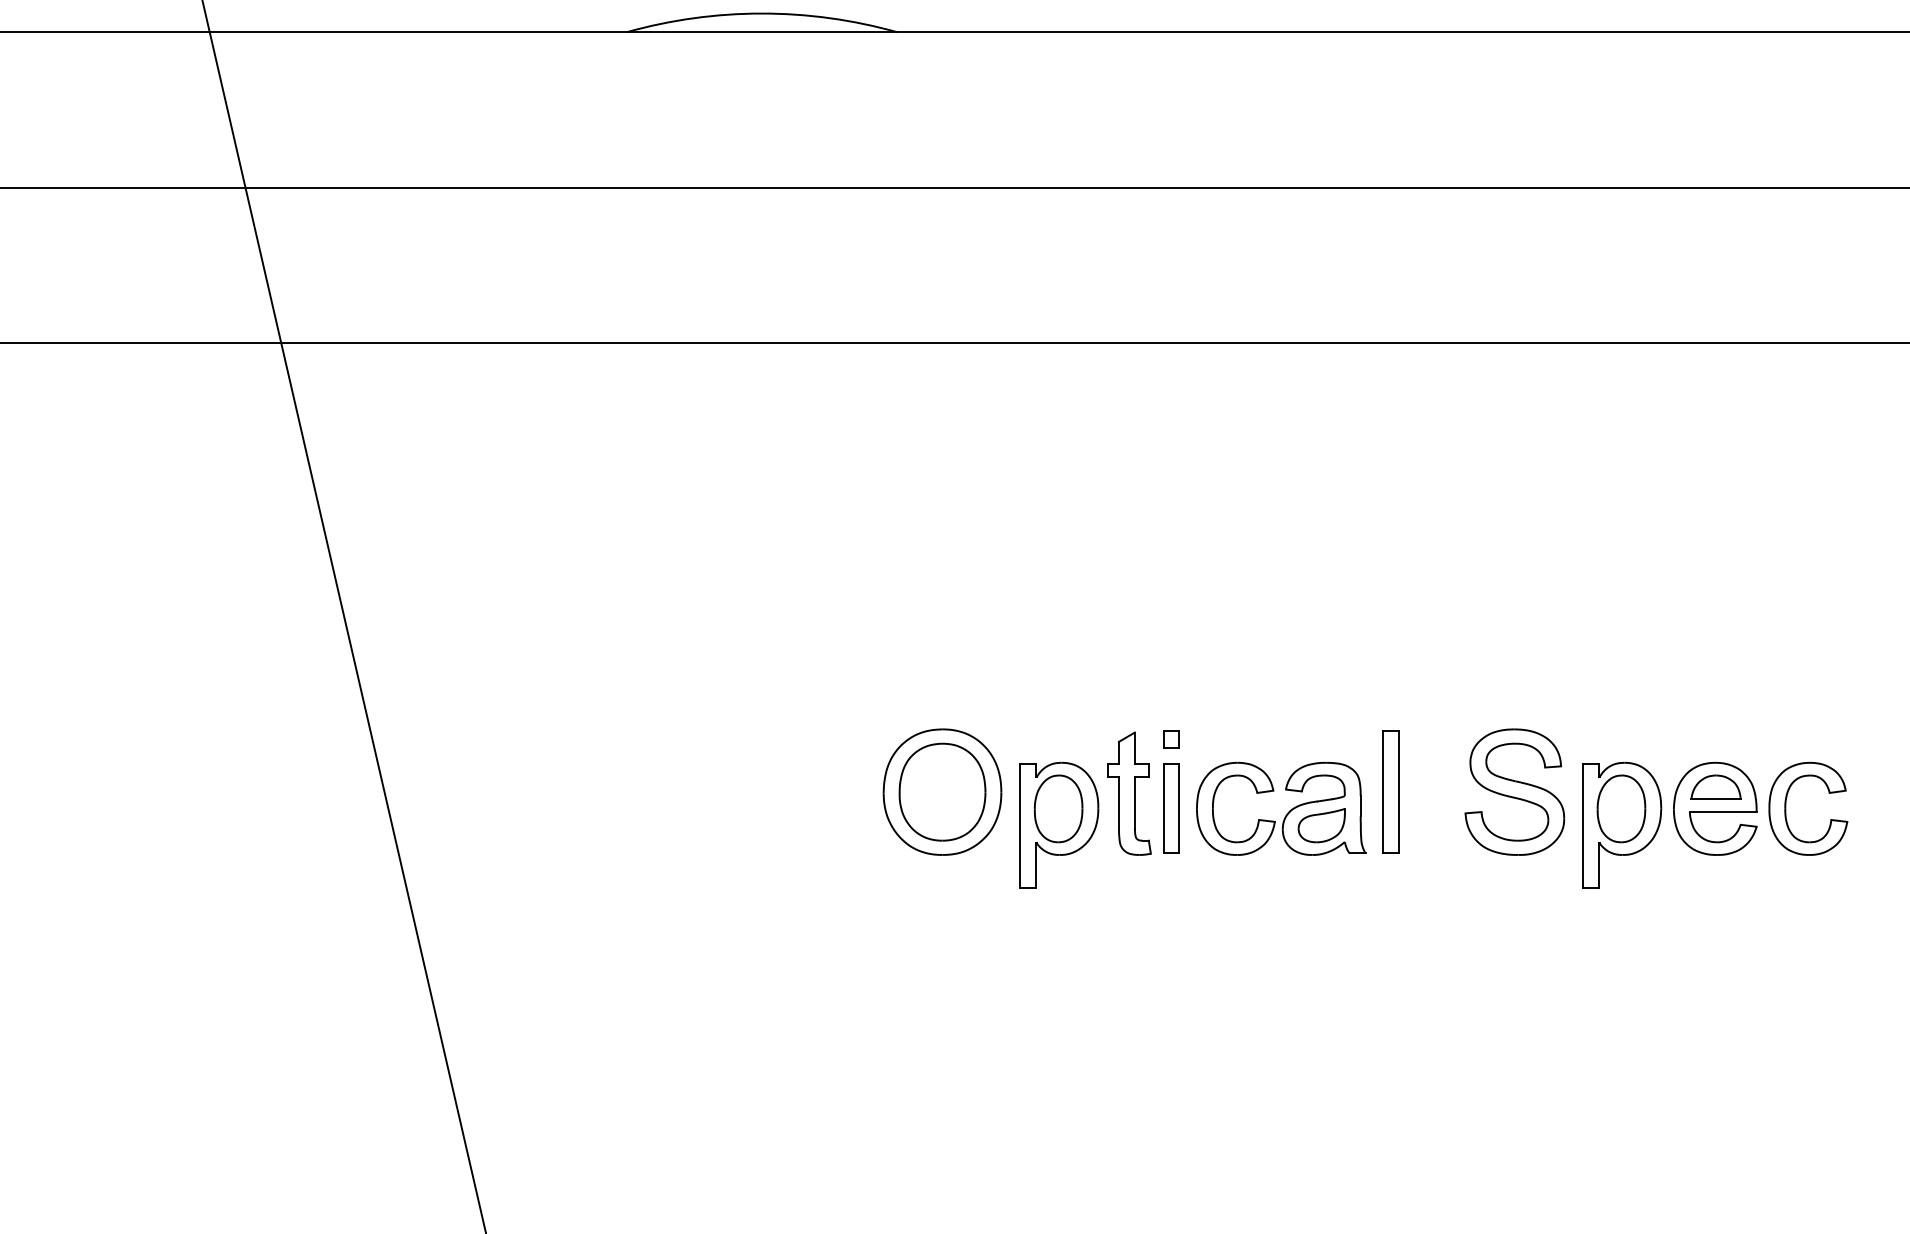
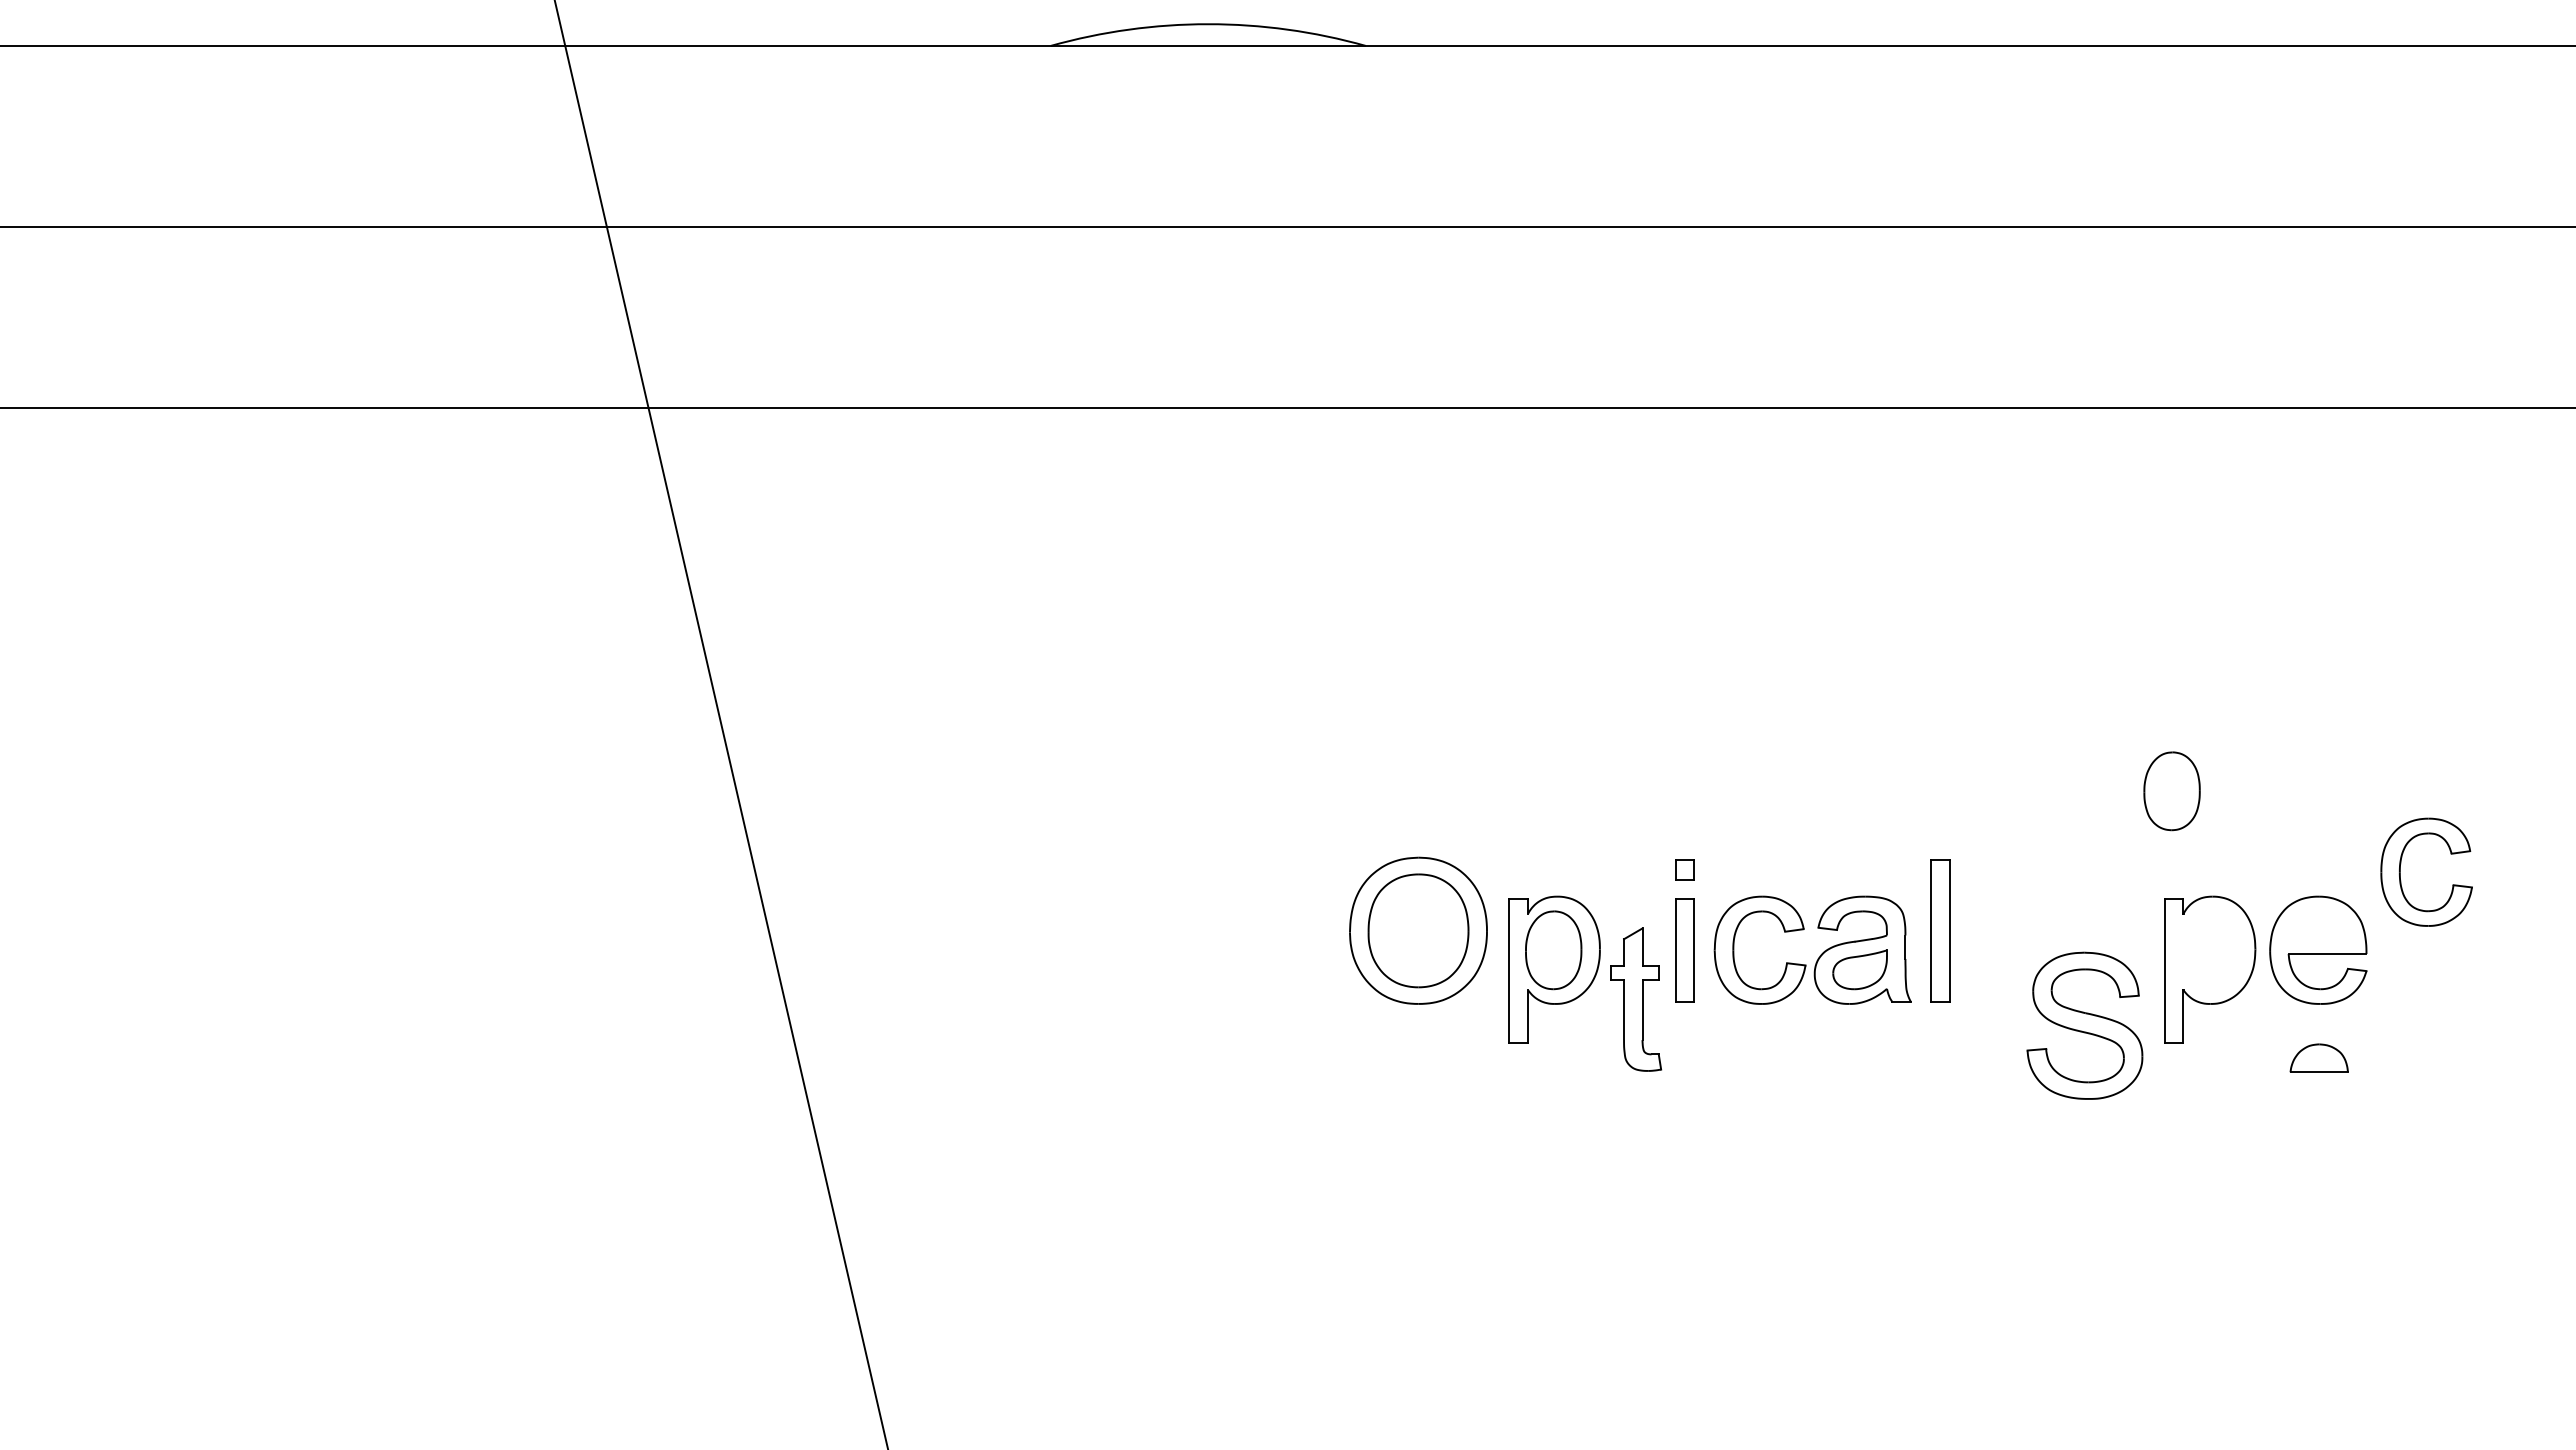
part: (1715, 786) -> (2318, 1057), moved
part: (1514, 791) -> (2084, 1025), moved
part: (1128, 793) -> (1635, 999), moved
part: (1785, 808) -> (2400, 871), moved
part: (1620, 809) -> (2171, 791), moved

